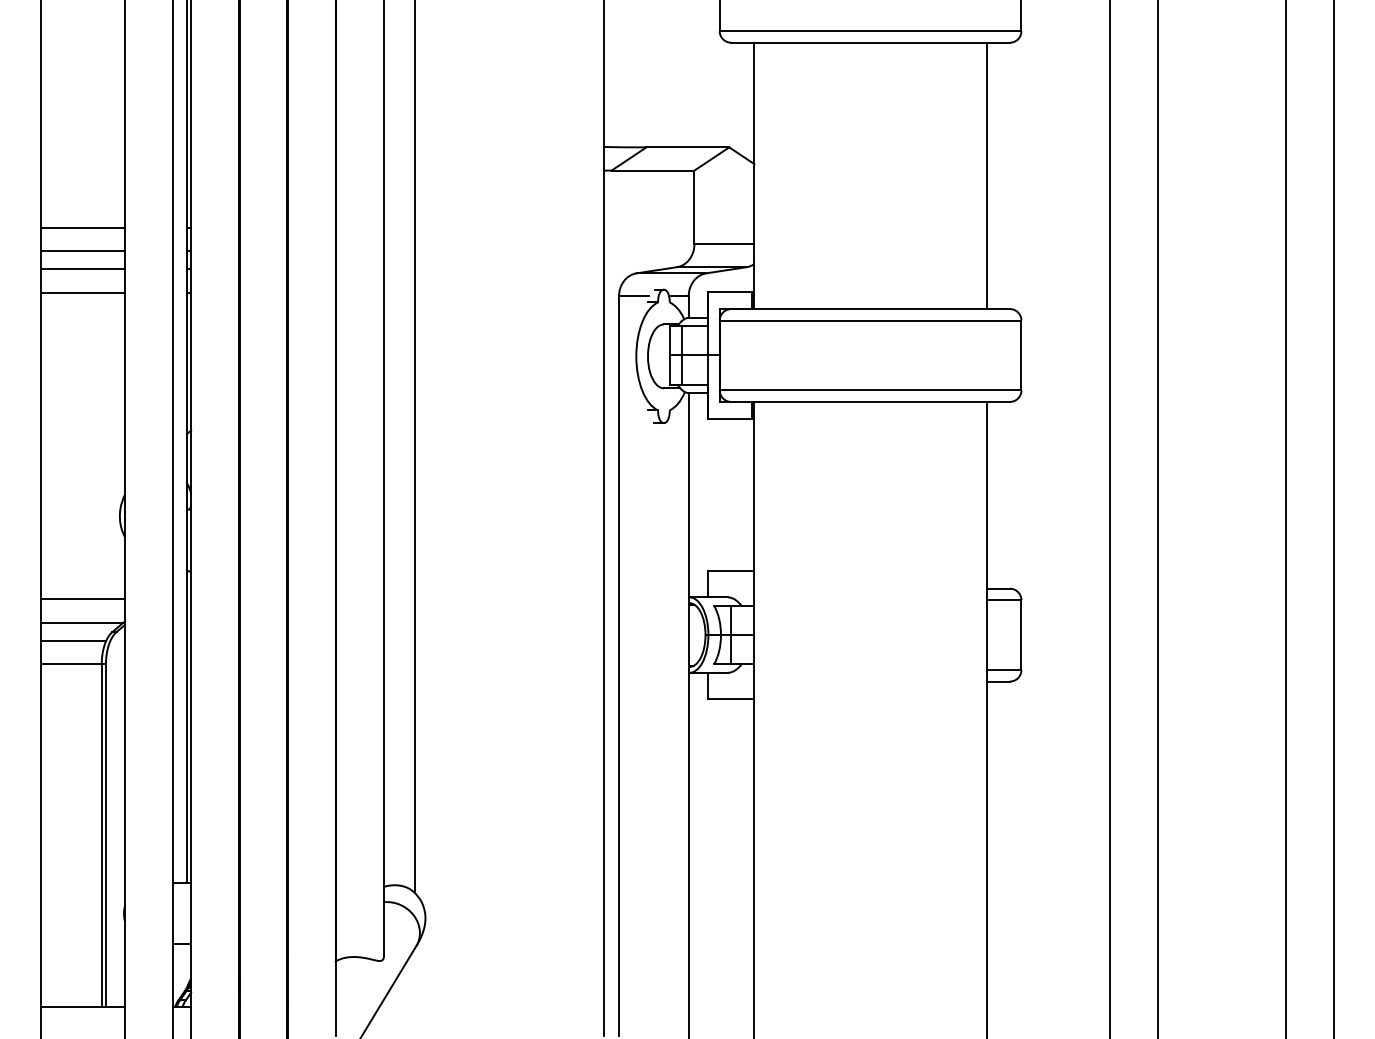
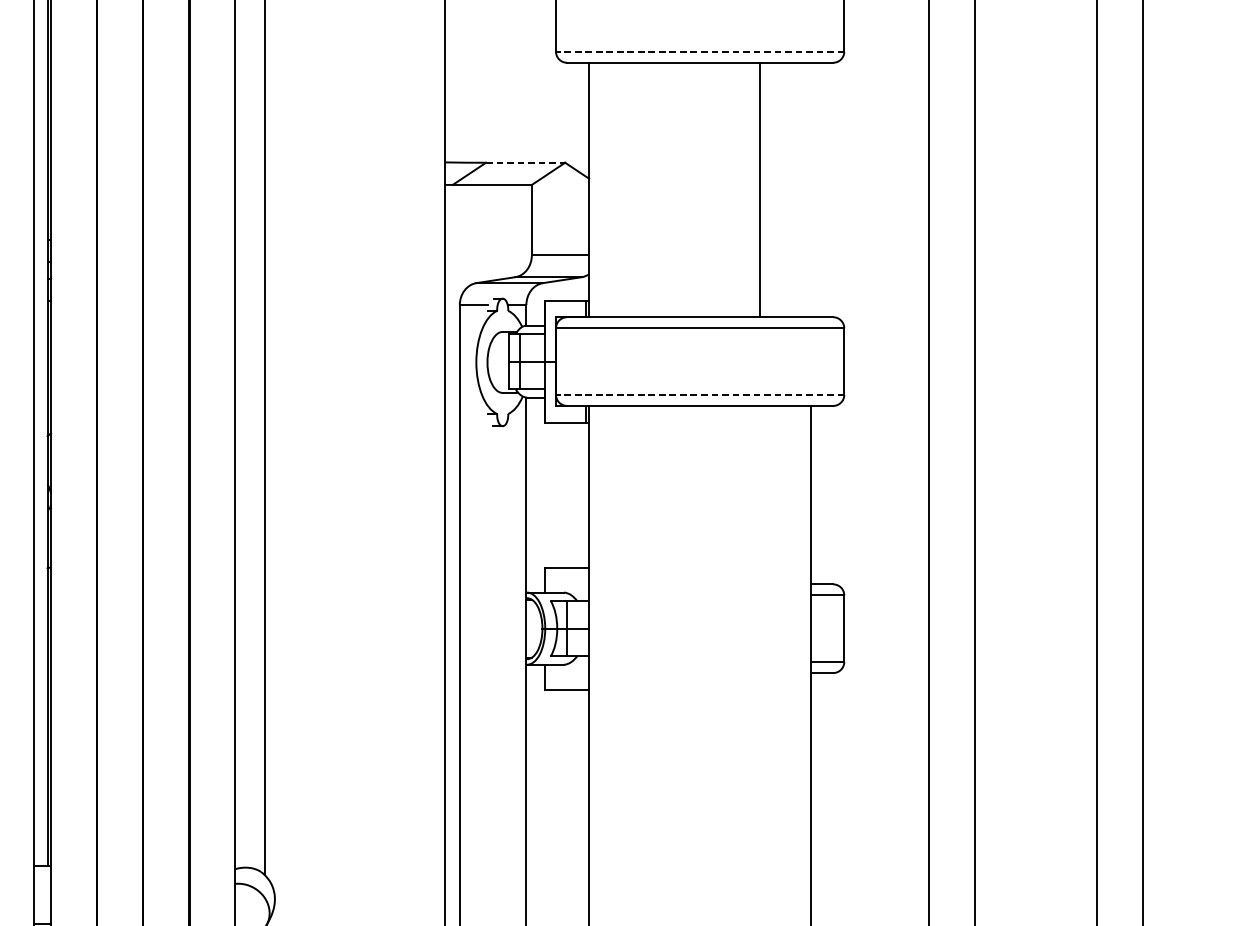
line: (870, 31) -> (700, 52), solid -> dashed
line: (688, 147) -> (526, 162), solid -> dashed
line: (986, 175) -> (759, 189), moved
line: (870, 390) -> (700, 395), solid -> dashed

